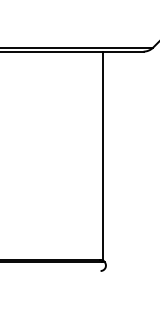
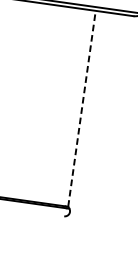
line: (103, 155) -> (82, 108), solid -> dashed

